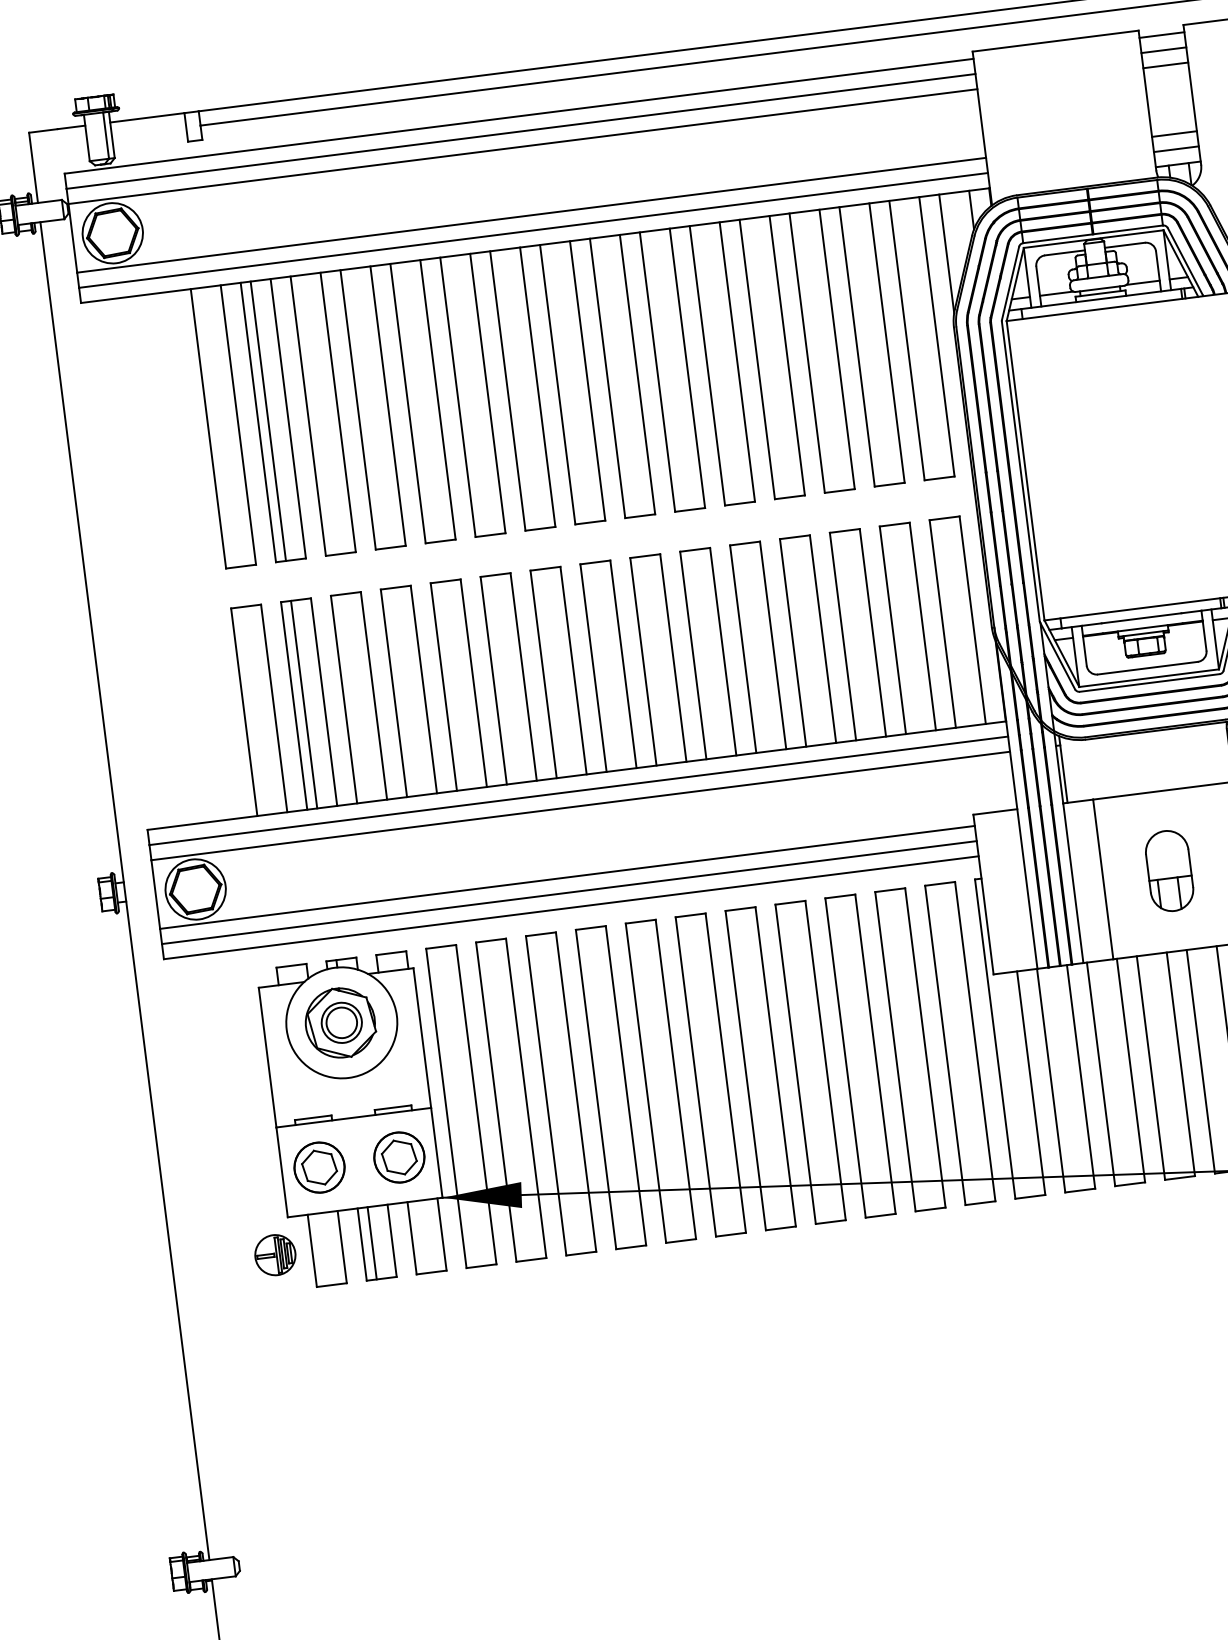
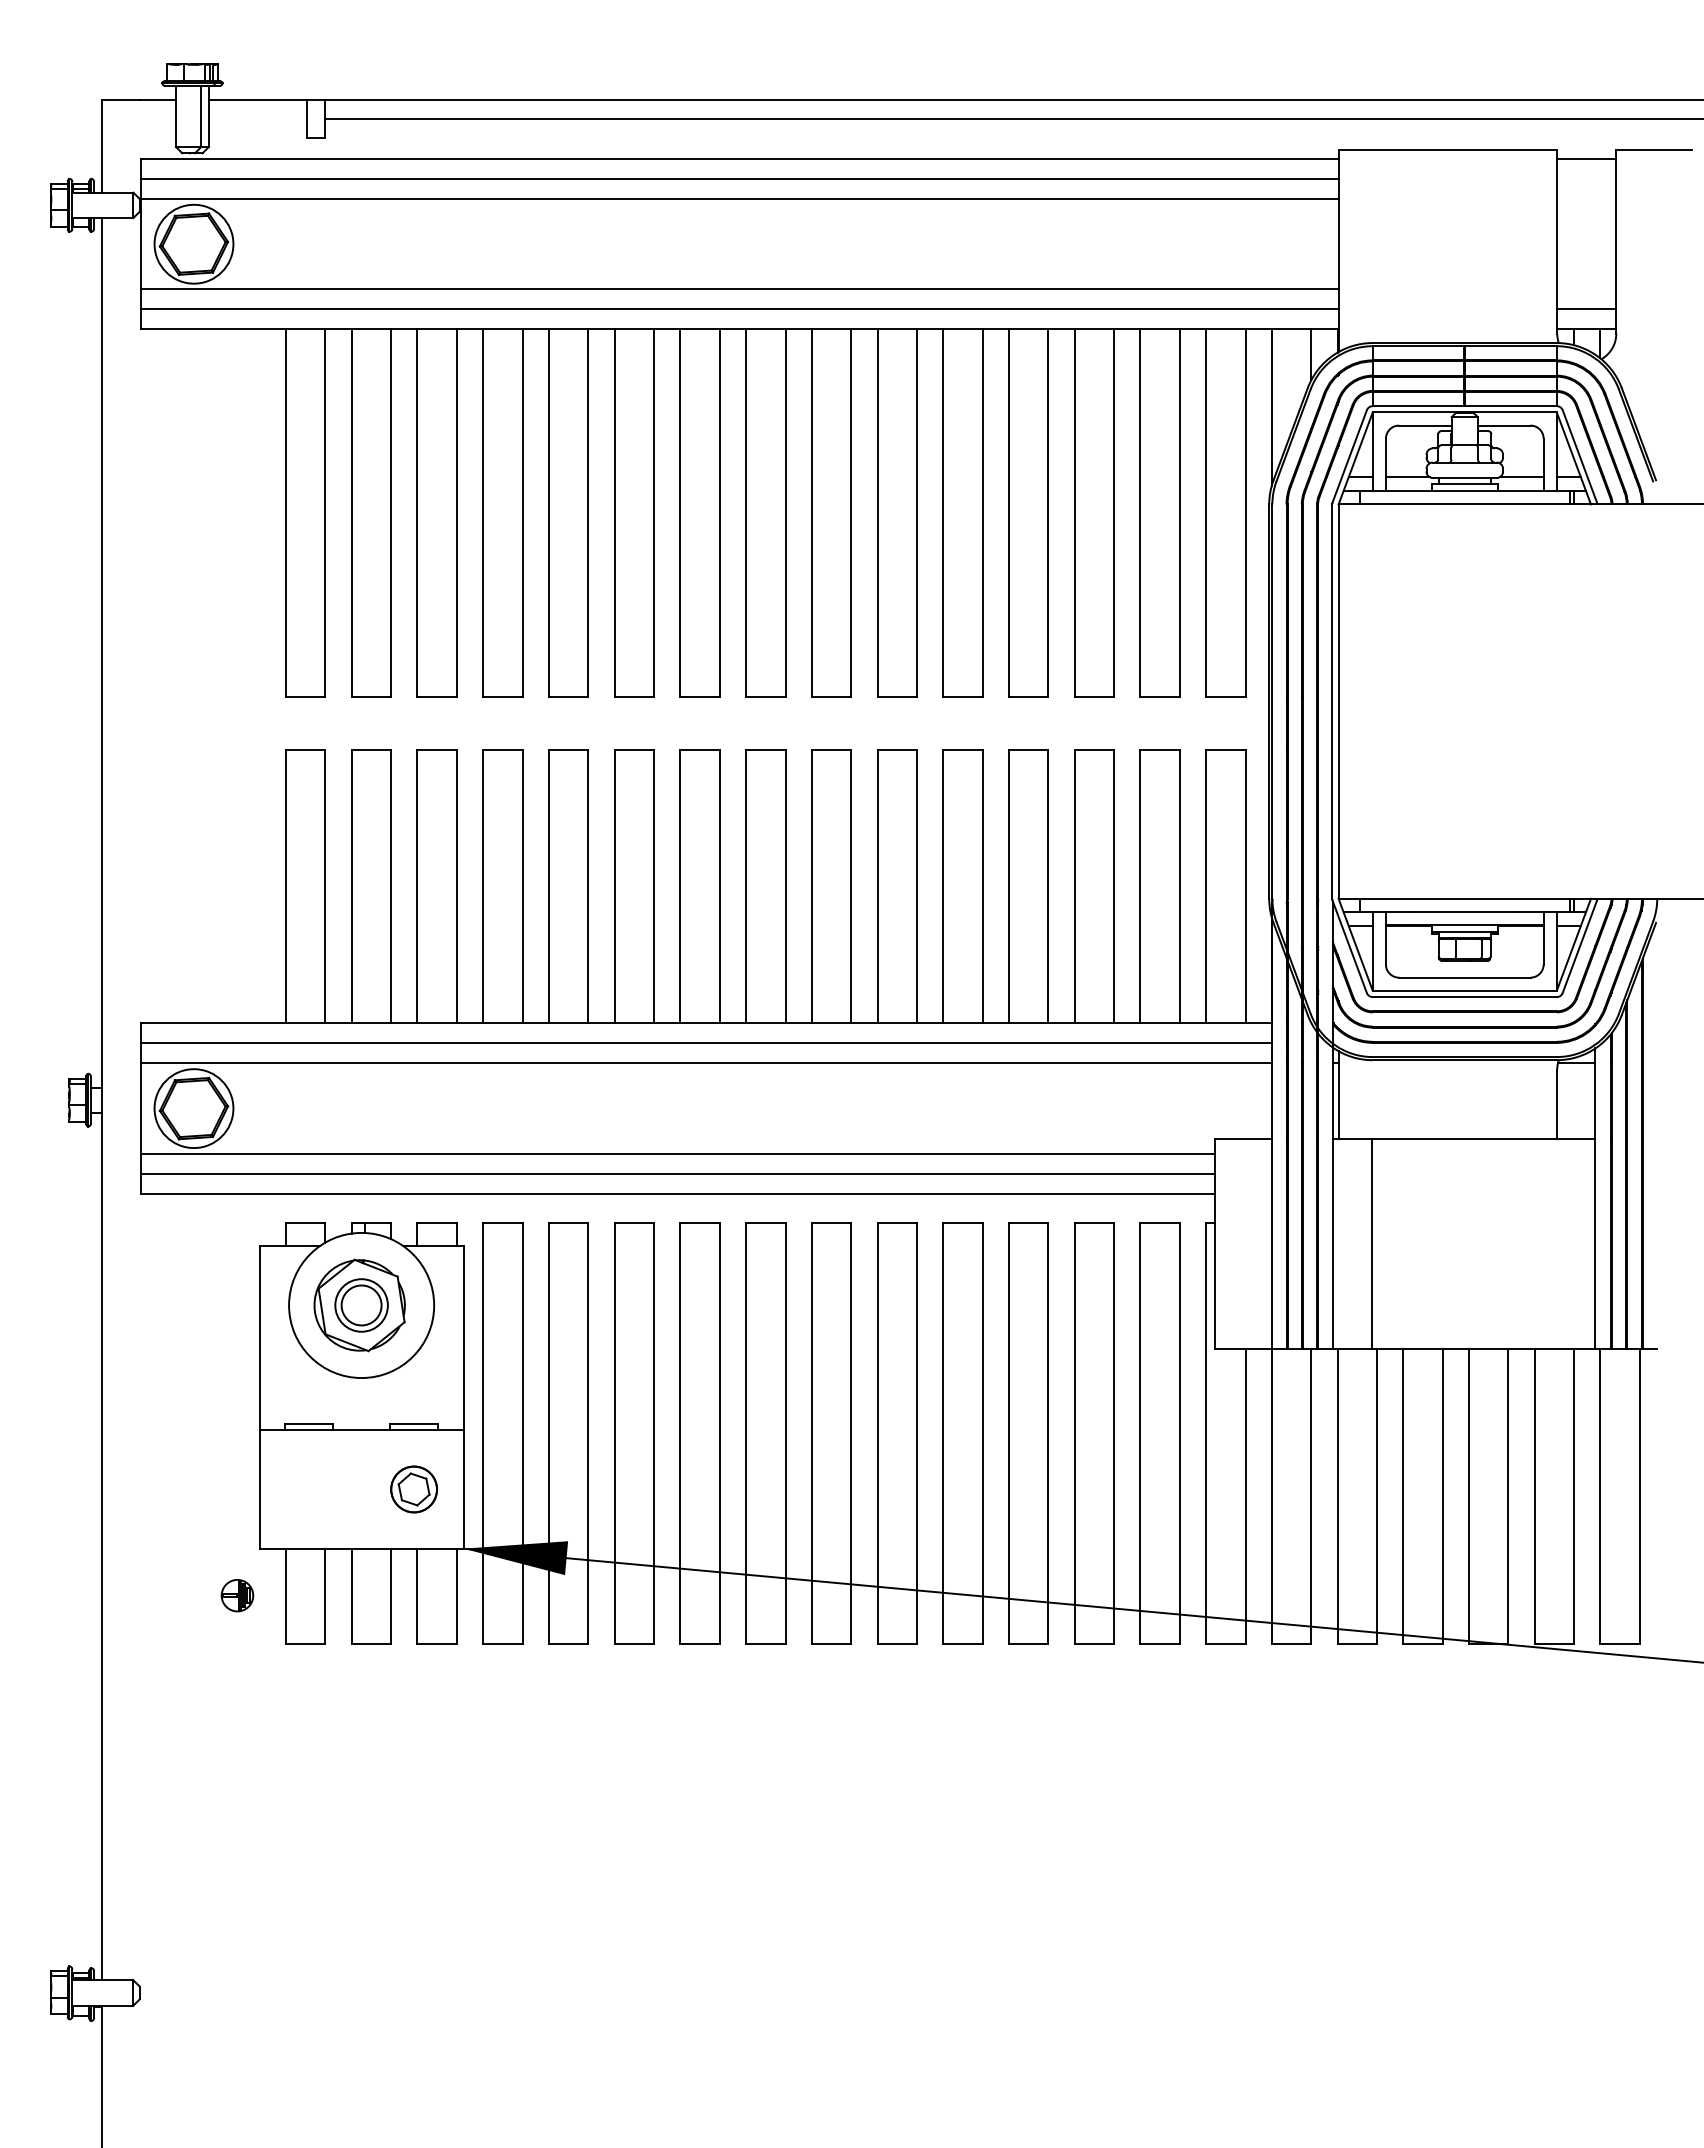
line: (1163, 50) -> (1586, 179), removed
line: (1165, 65) -> (1586, 199), removed
line: (1174, 134) -> (1586, 289), removed
line: (268, 421) -> (364, 513), removed
line: (303, 704) -> (364, 886), removed
part: (1169, 870) -> (1459, 1243), removed
part: (398, 1157) -> (413, 1489), size x0.7
part: (319, 1167) -> (308, 1489), removed
line: (371, 1242) -> (364, 1595), removed
part: (275, 1254) -> (237, 1595), size x0.6

